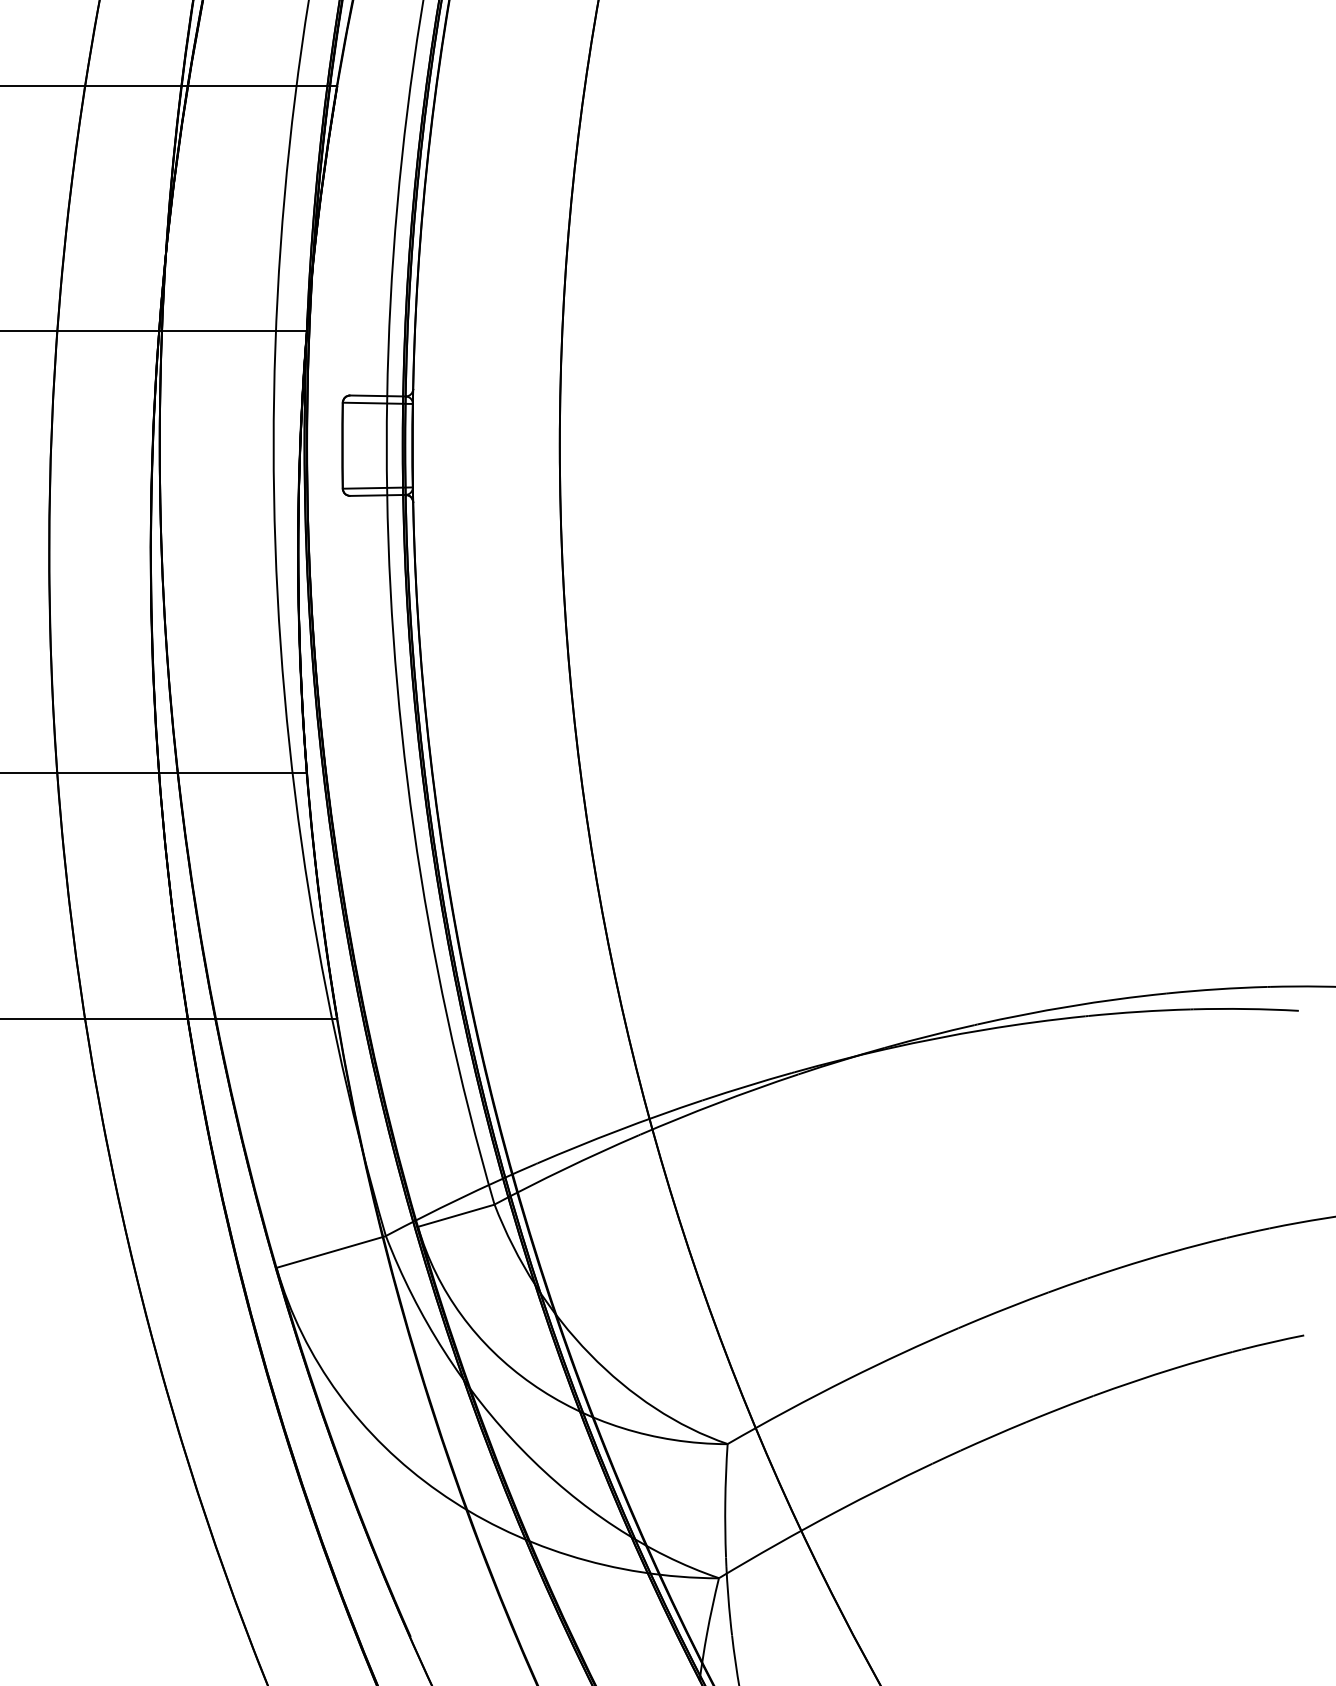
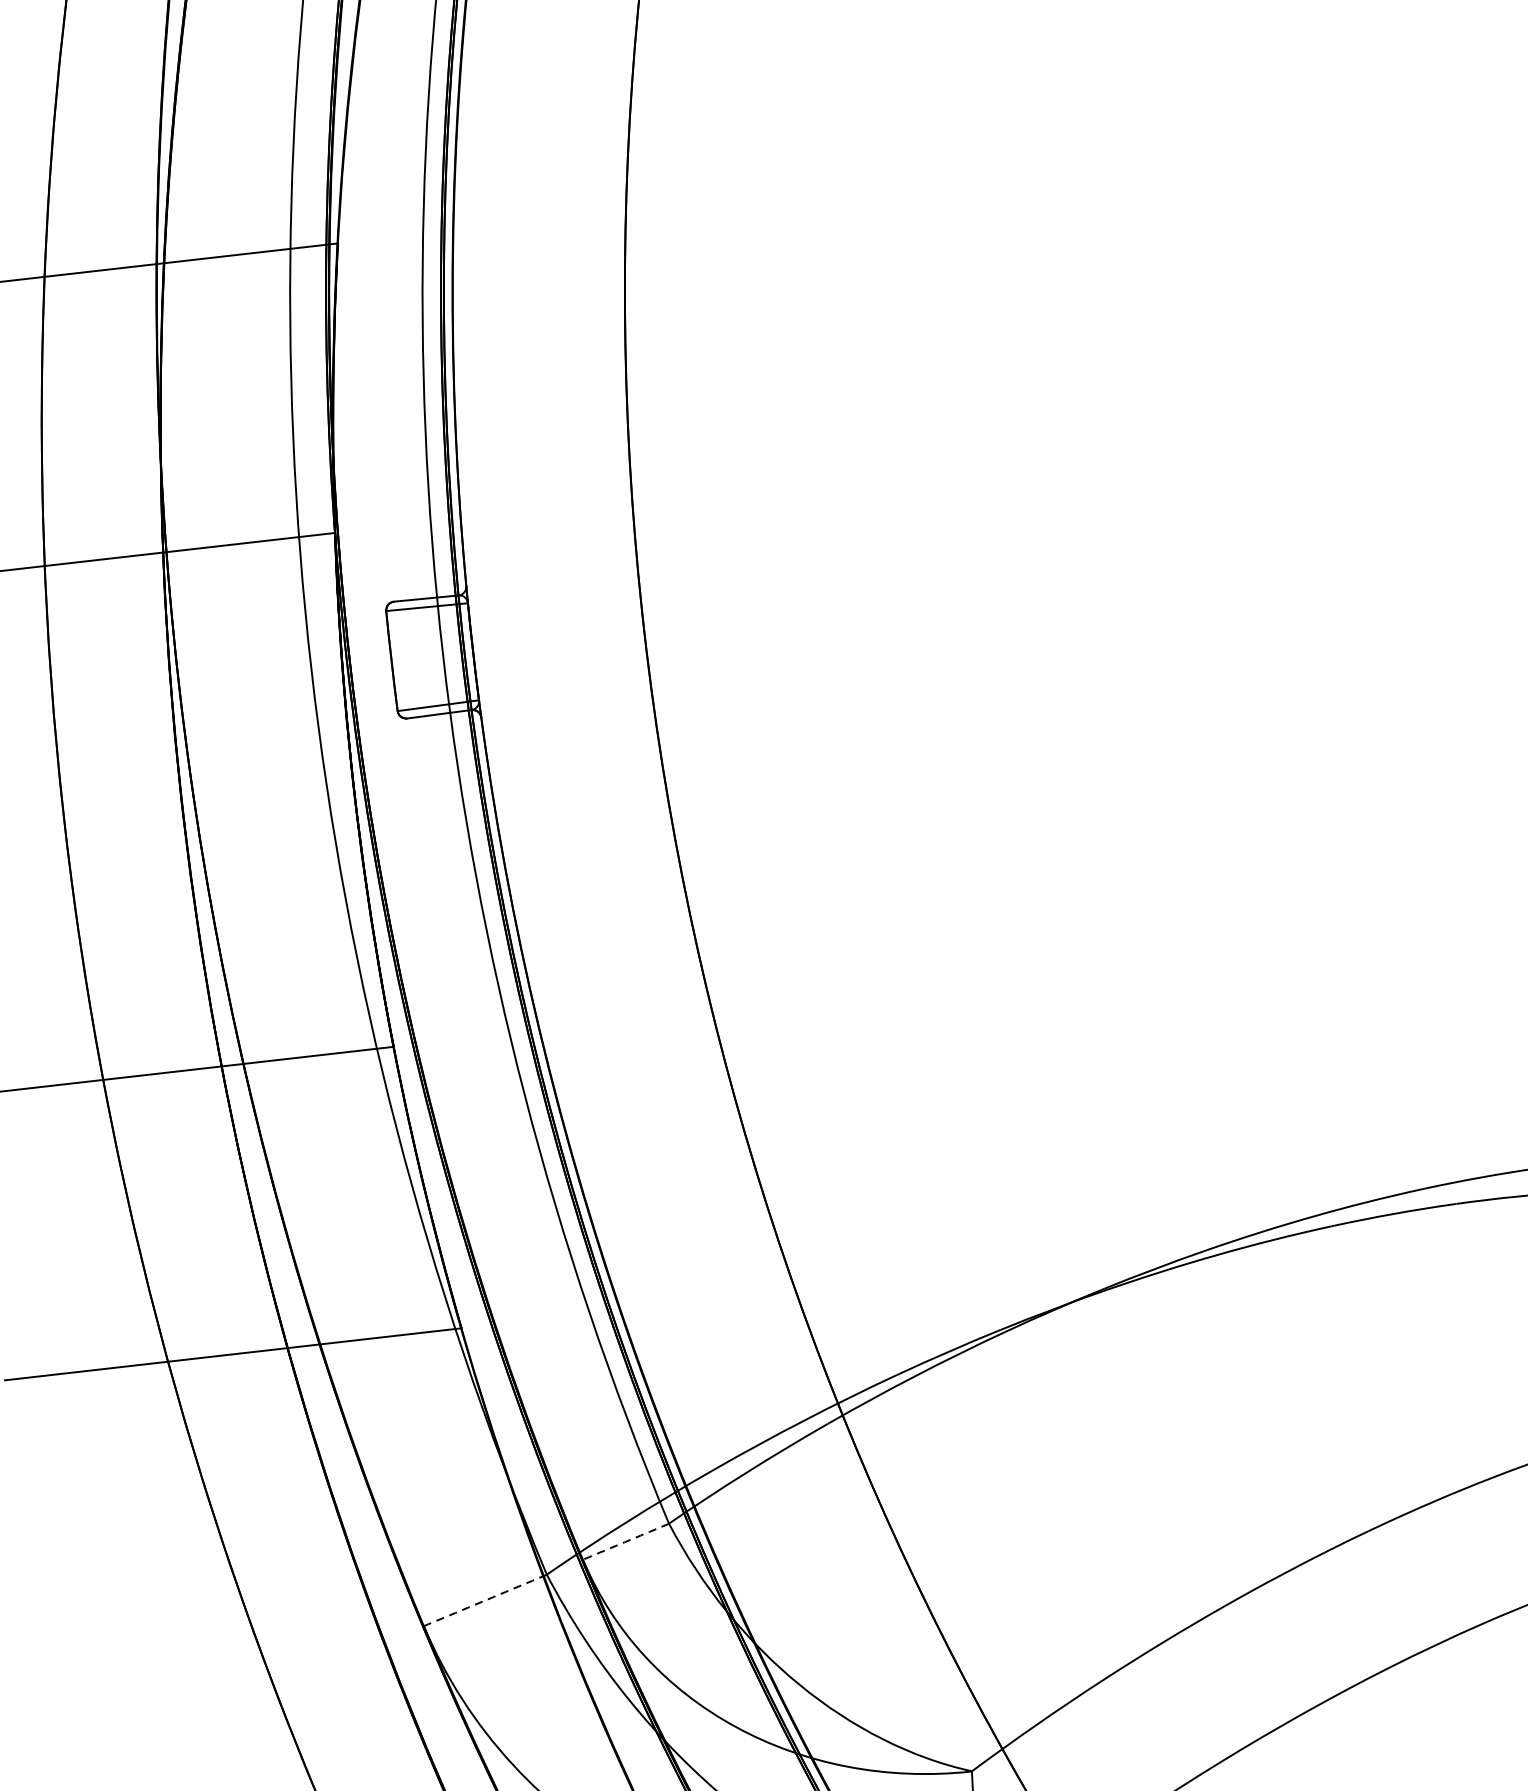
arc: (453, 1216) -> (622, 1542), solid -> dashed
arc: (327, 1253) -> (481, 1602), solid -> dashed

